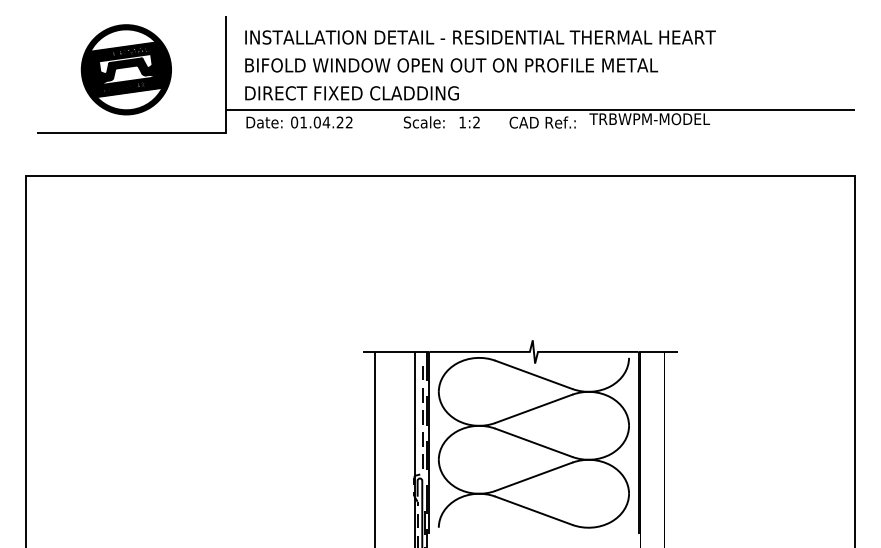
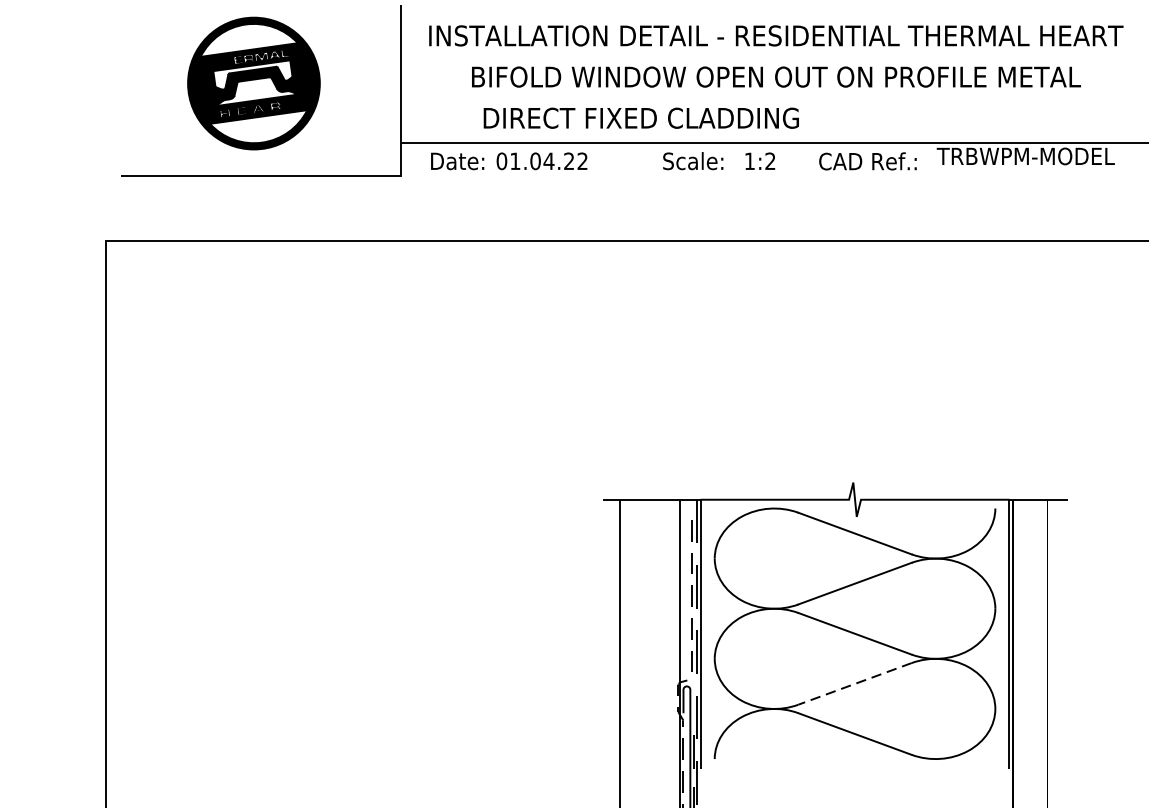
text: (451, 65) -> (776, 77), moved
text: (351, 93) -> (640, 118), moved
line: (533, 476) -> (854, 683), solid -> dashed

